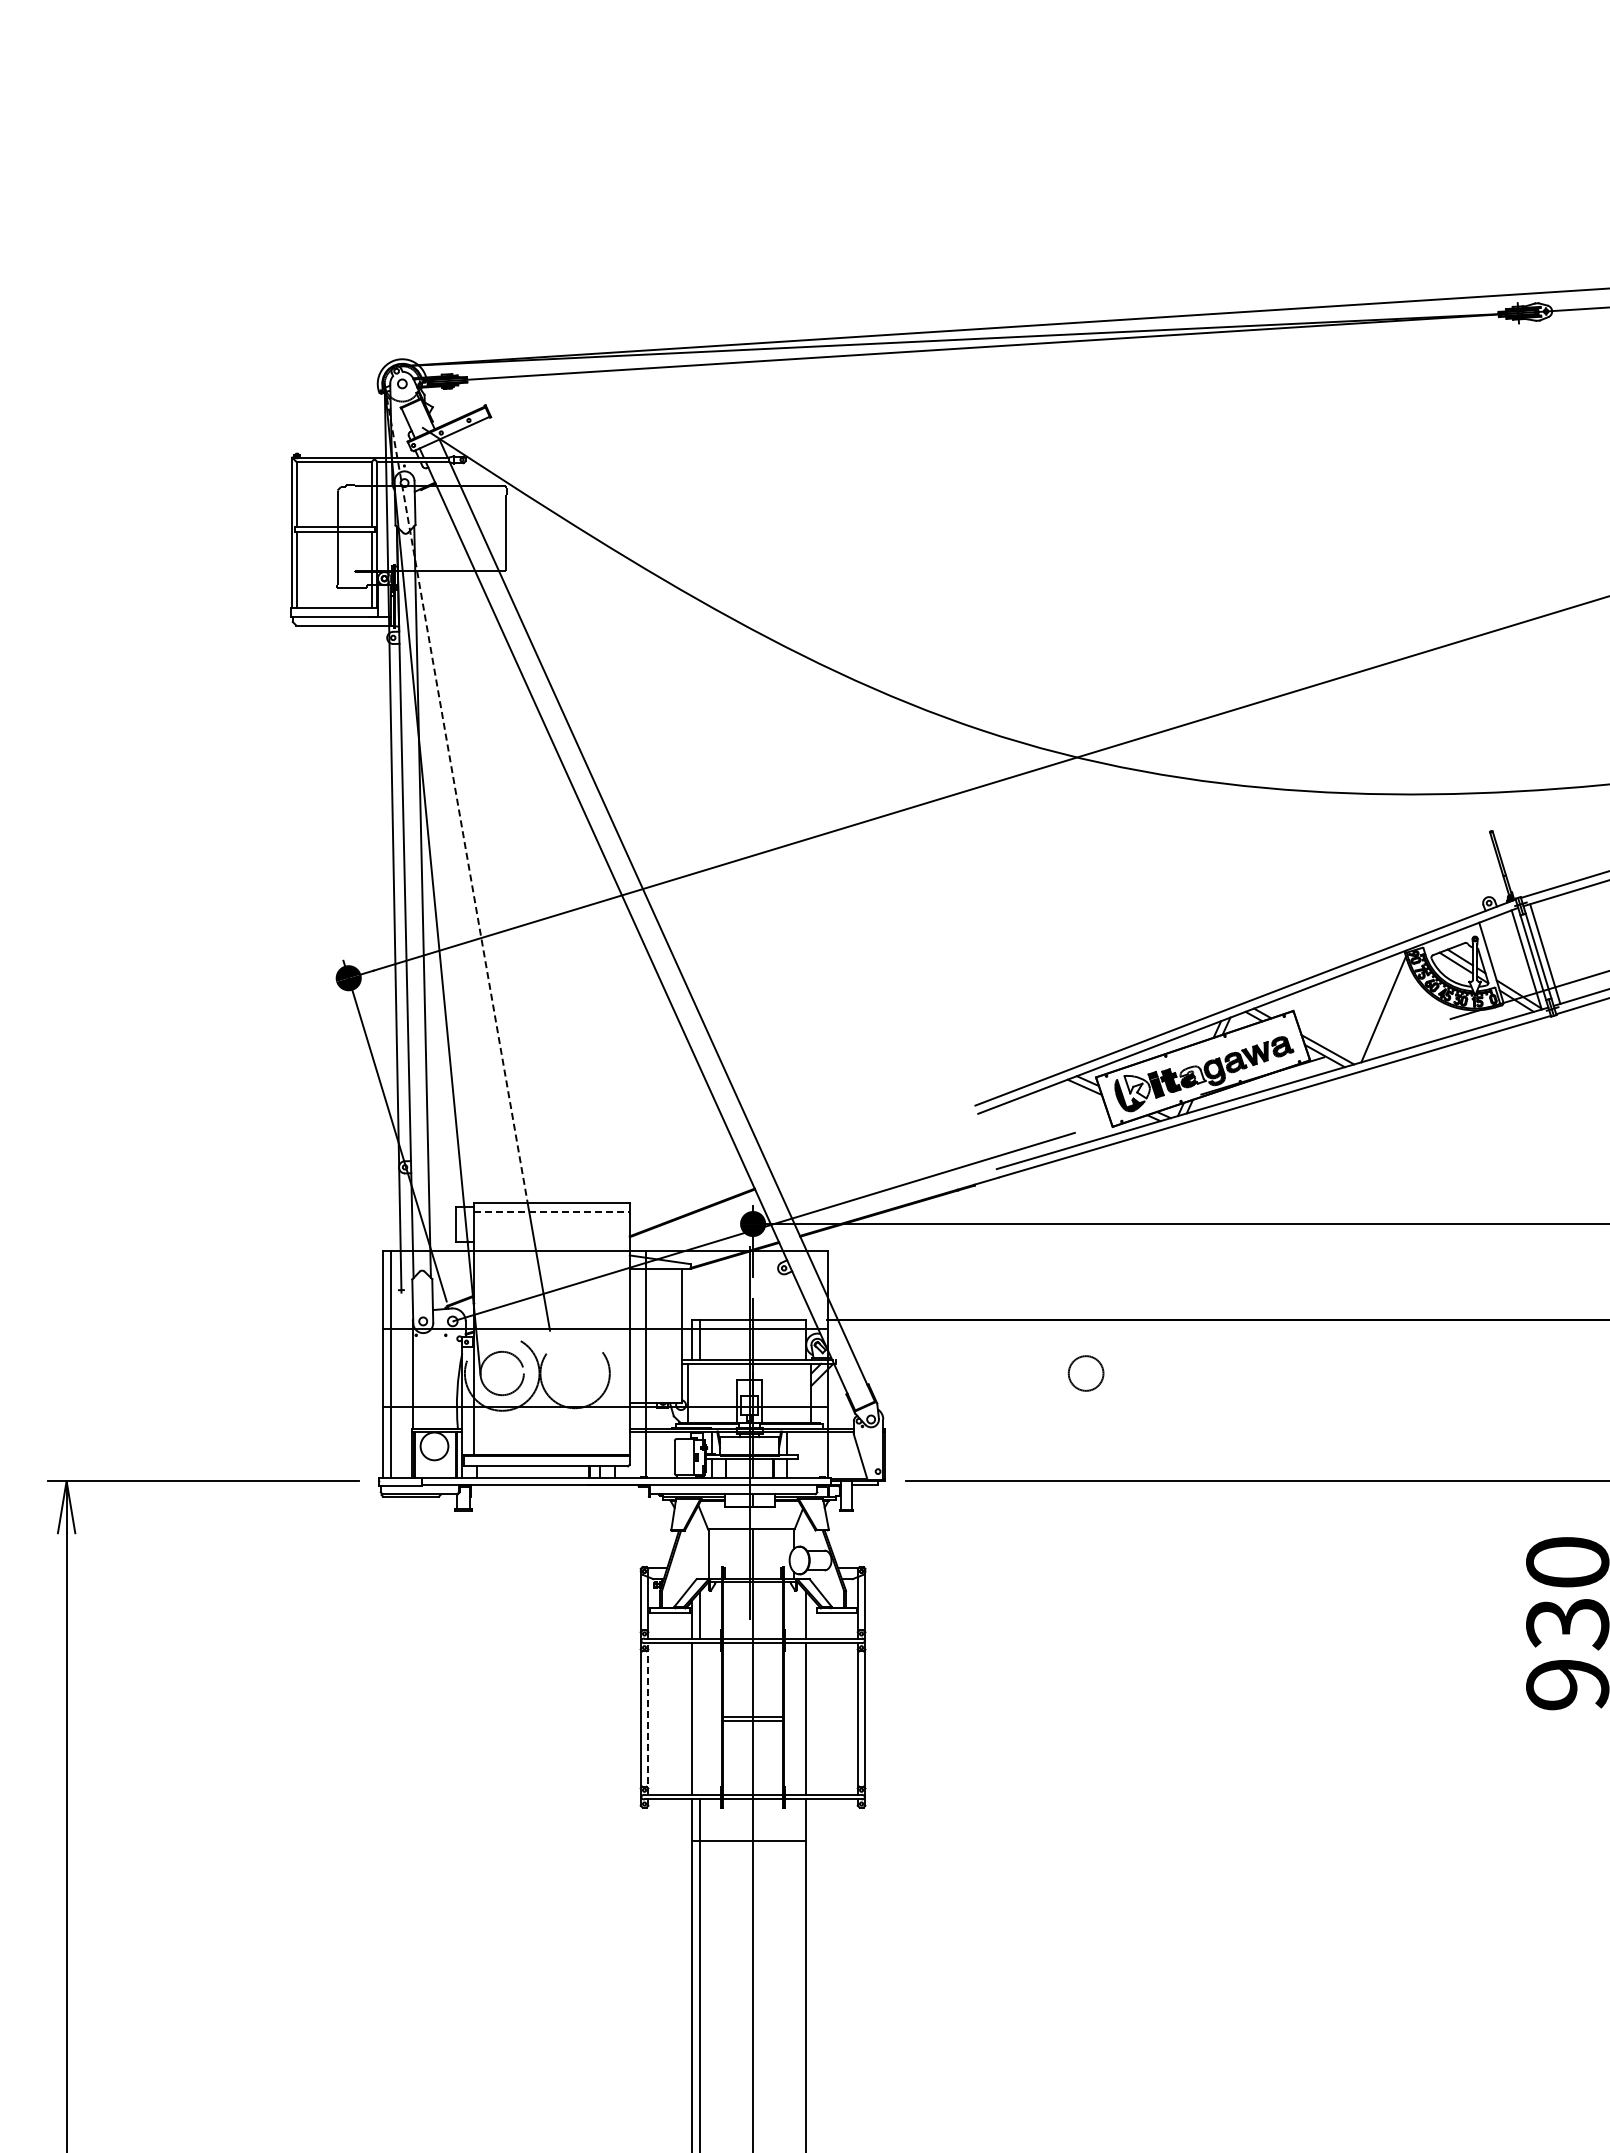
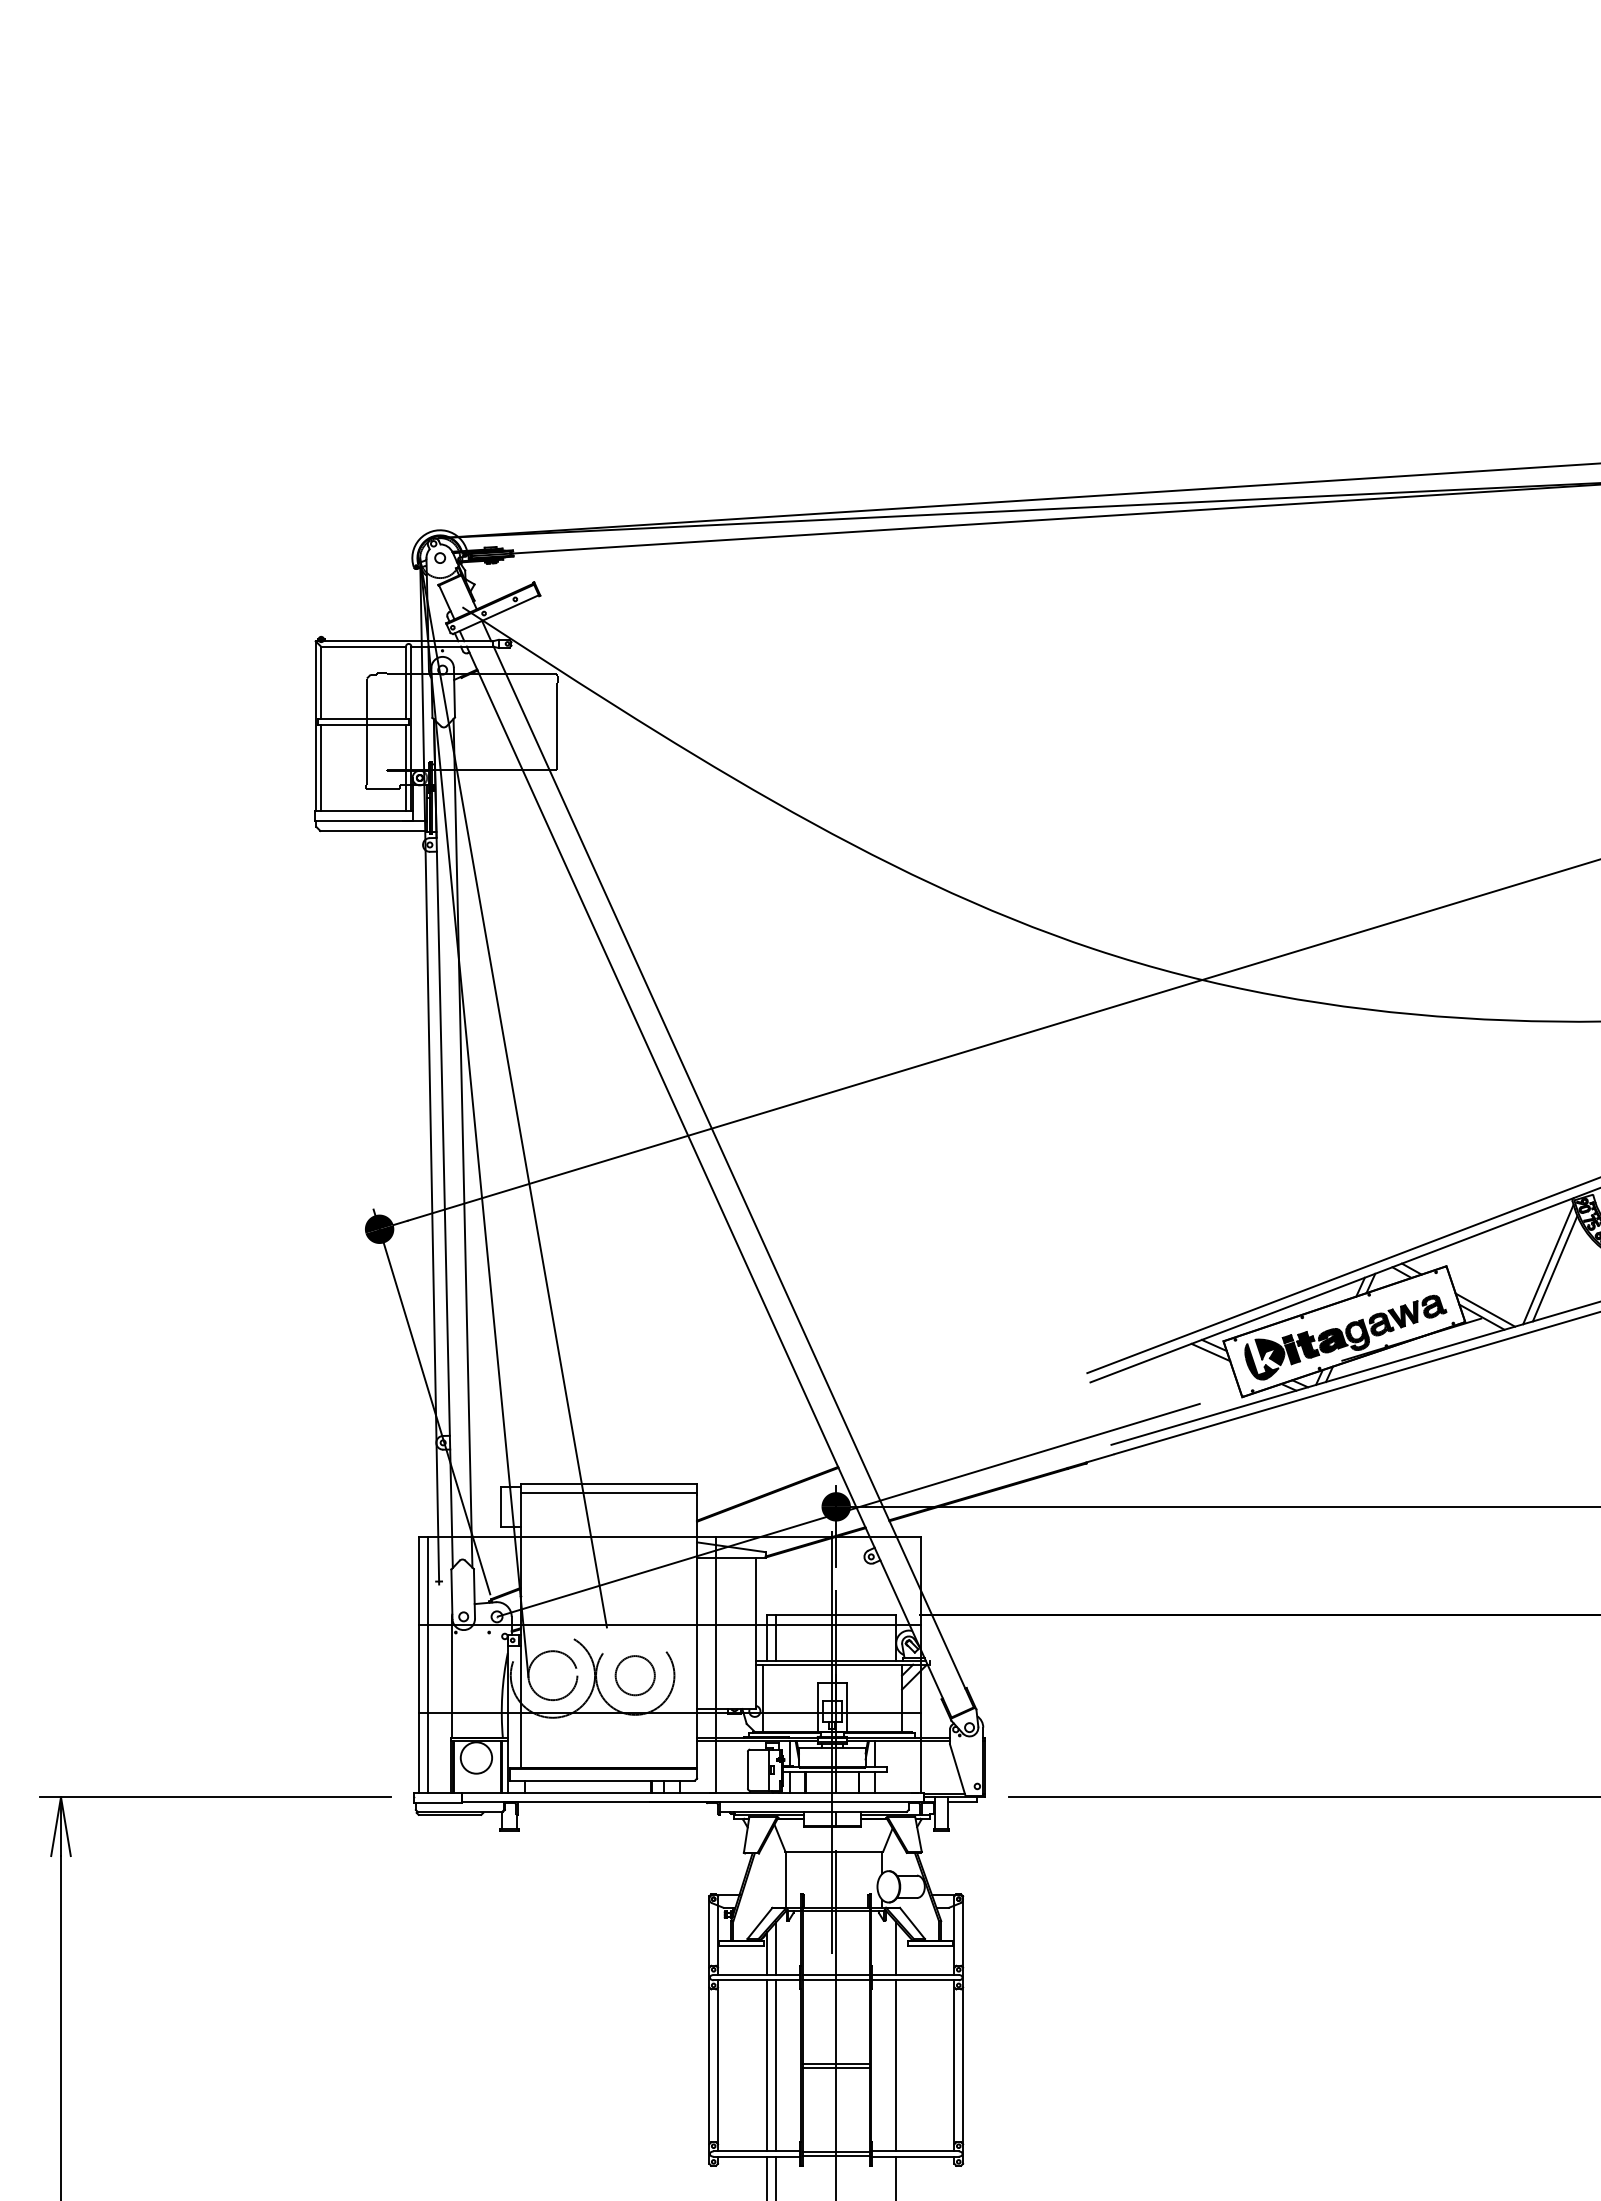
line: (456, 795) -> (501, 1022), dashed -> solid
line: (1389, 1012) -> (1554, 1267), added
fill: (1192, 1074) -> (1332, 1338), added
fill: (1136, 1086) -> (1269, 1351), added
line: (552, 1212) -> (609, 1493), dashed -> solid
circle: (1085, 1373) -> (634, 1675), moved
line: (700, 1718) -> (776, 2065), added
line: (648, 1719) -> (718, 2066), dashed -> solid

